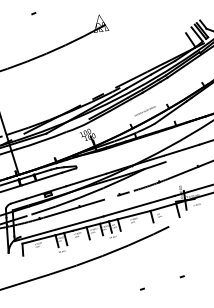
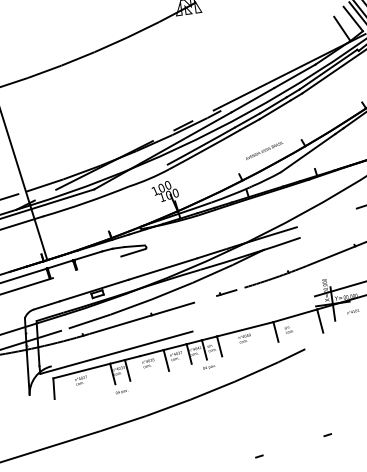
line: (181, 149) -> (326, 216), removed
line: (42, 178) -> (87, 266), removed
line: (138, 205) -> (252, 312), removed

